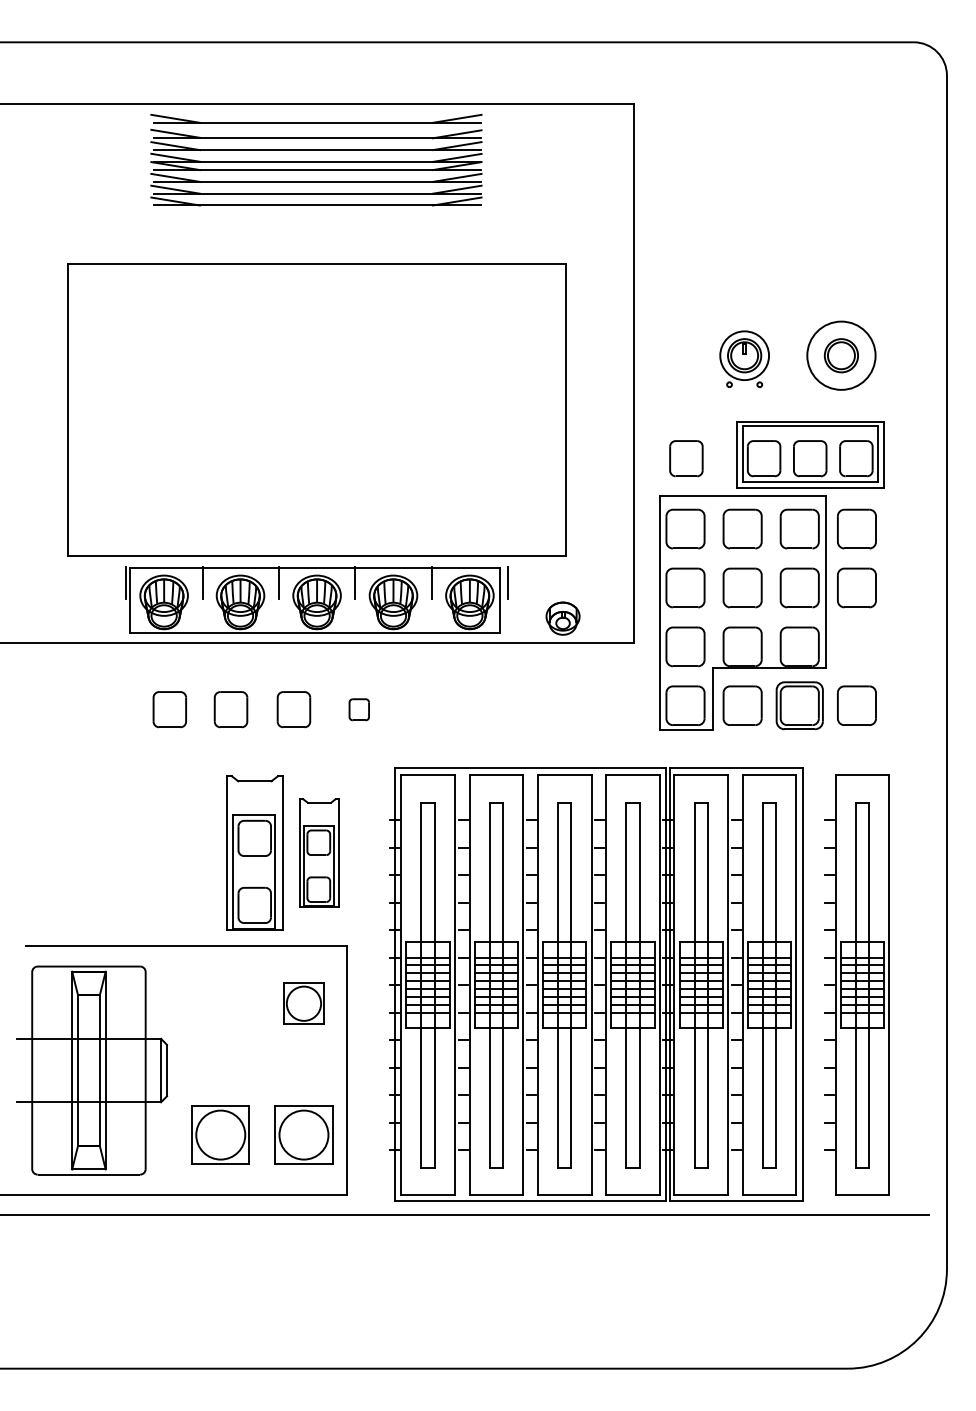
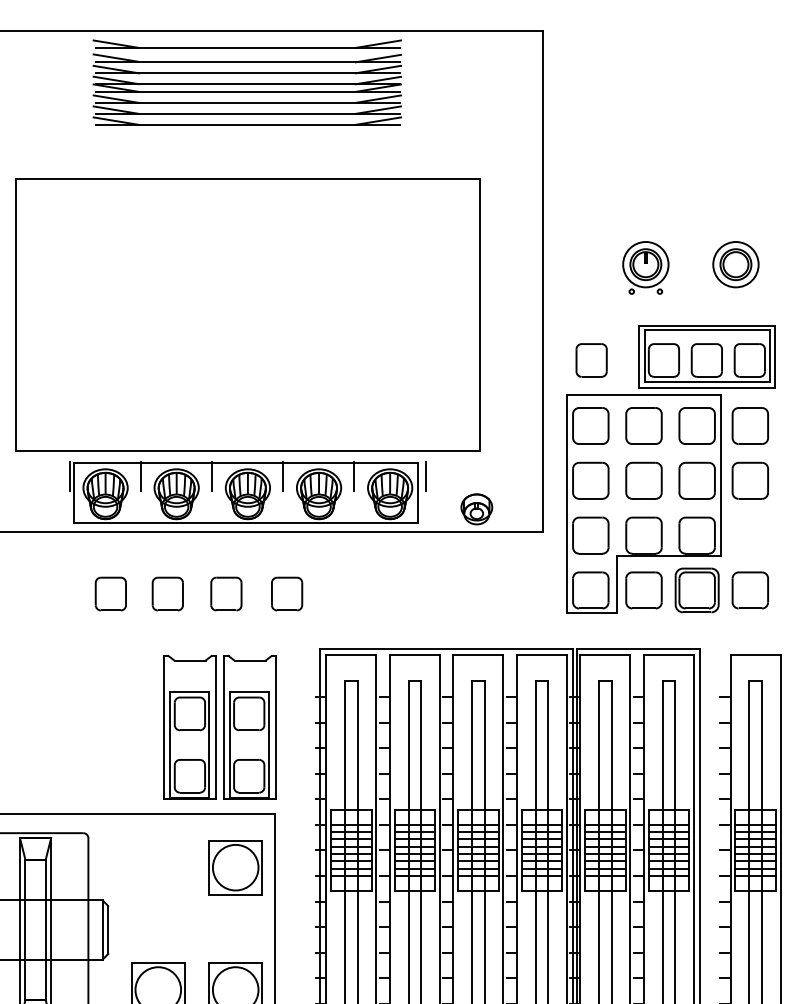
circle: (841, 355) -> (736, 264), size x0.71
part: (359, 709) -> (287, 593), size x1.67
part: (319, 852) -> (250, 727), size x1.43
part: (303, 1003) -> (235, 867), size x1.43

